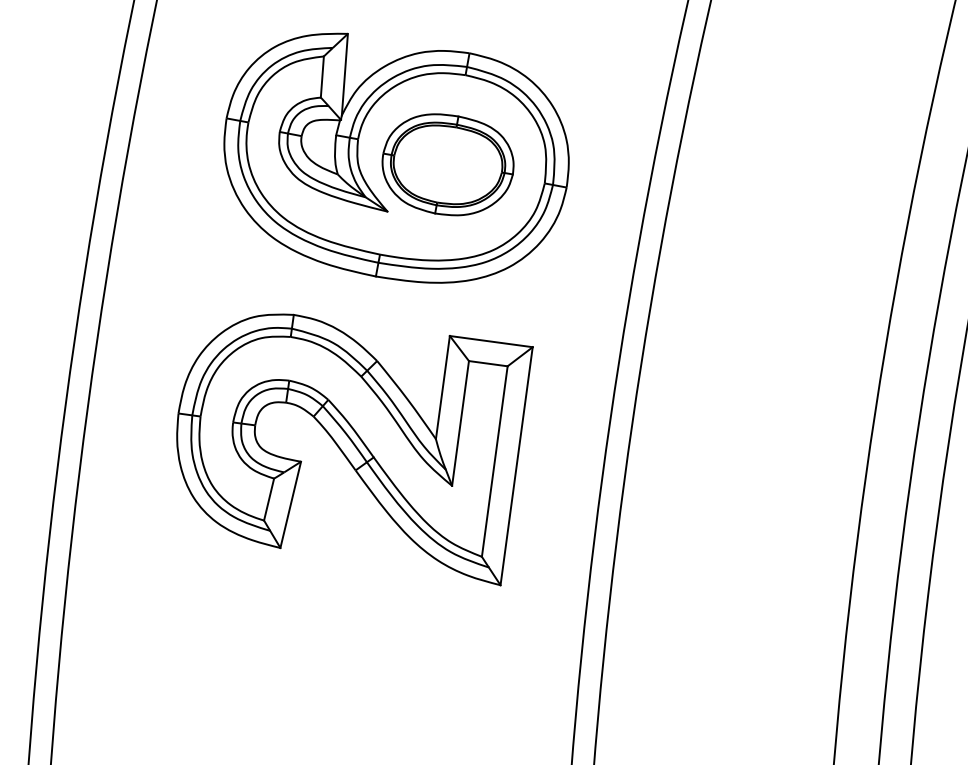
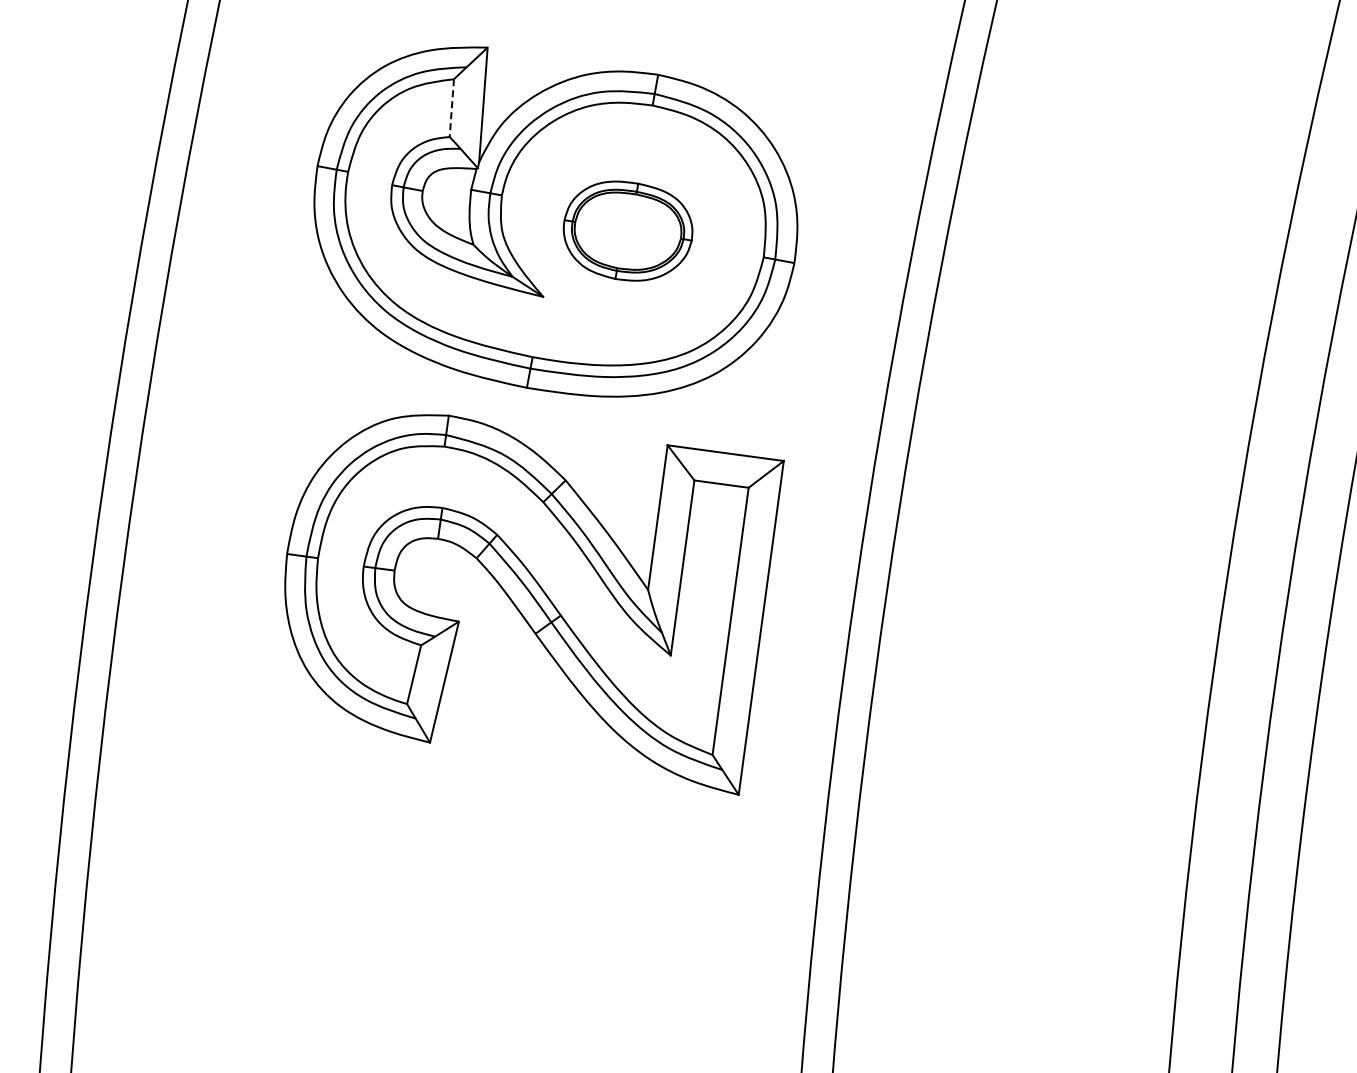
line: (322, 77) -> (451, 108), solid -> dashed
part: (447, 164) -> (627, 230), size x0.7
part: (354, 449) -> (534, 604), moved

